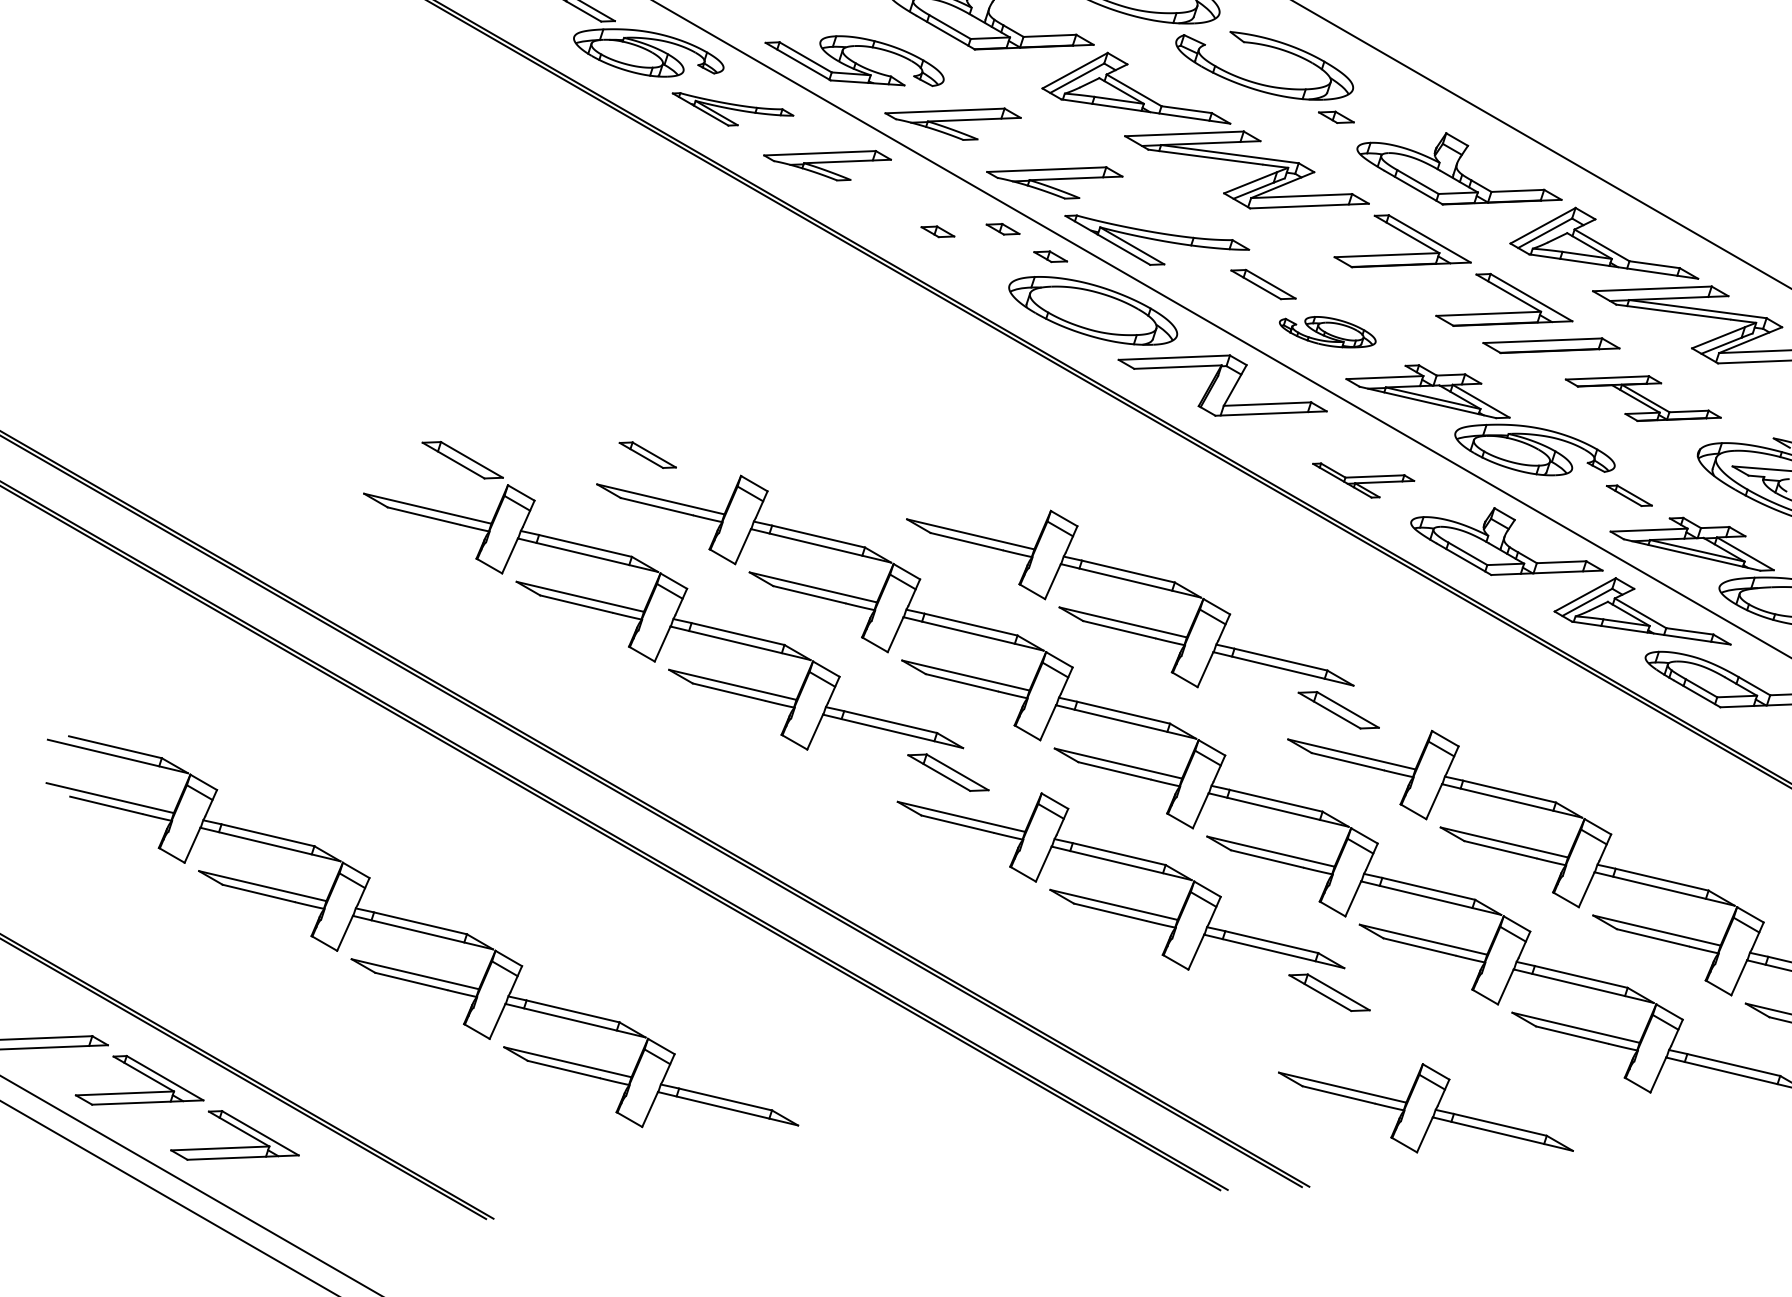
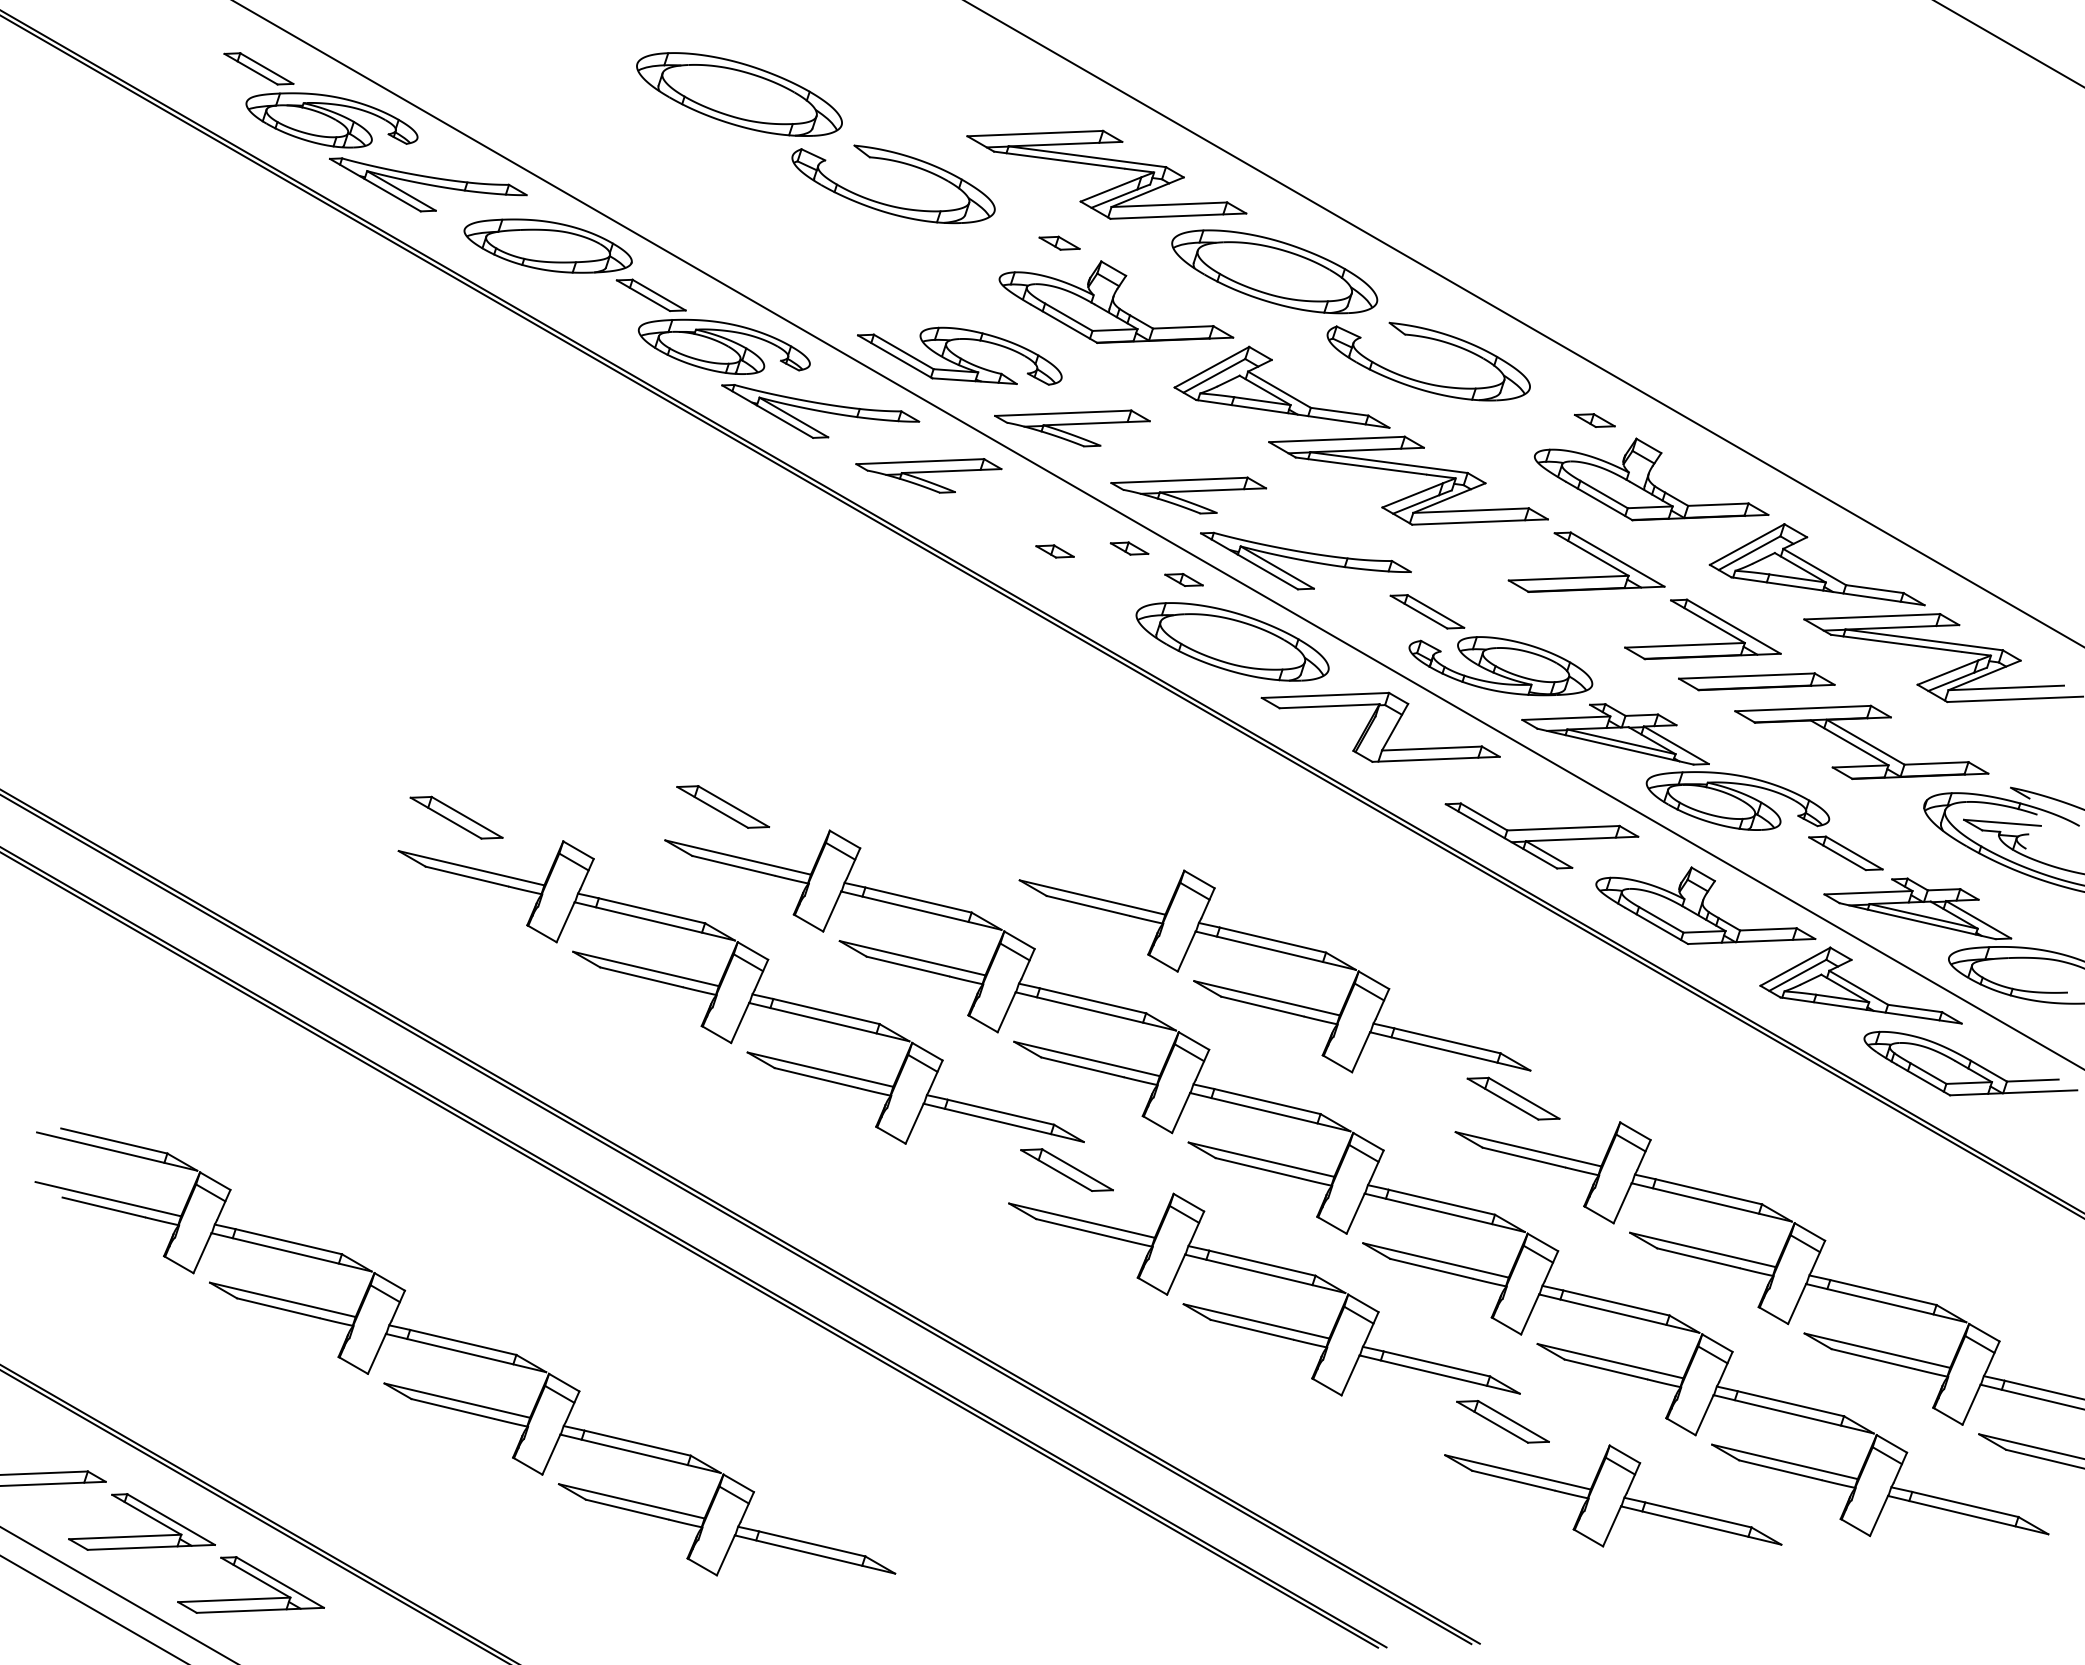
part: (732, 109) -> (820, 411), size x1.43
part: (1336, 117) -> (1594, 420), moved
part: (1327, 332) -> (1500, 666), size x1.67
part: (1643, 397) -> (1861, 741), size x1.43
part: (648, 454) -> (723, 806), size x1.43
part: (462, 460) -> (456, 817), moved
part: (1363, 480) -> (1541, 835), size x1.67
part: (1629, 495) -> (1845, 853), size x1.43
part: (1426, 1107) -> (1613, 1495), moved

